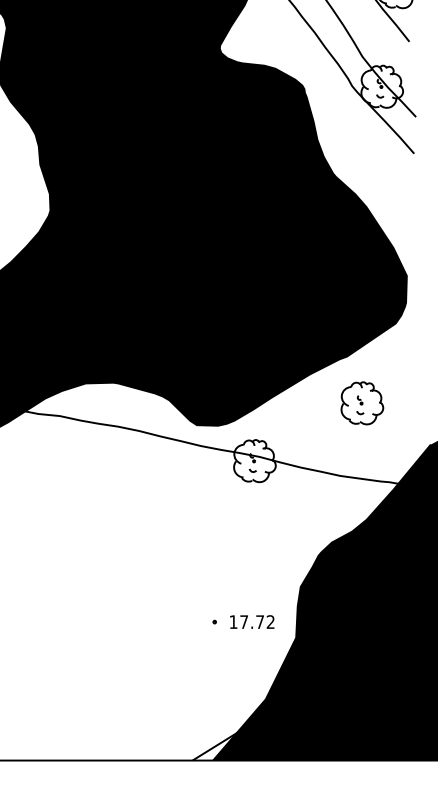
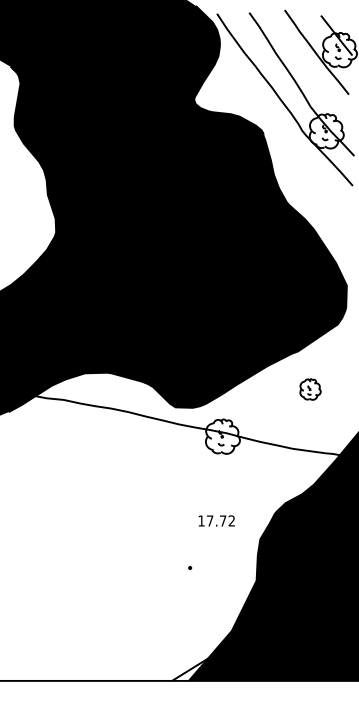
part: (362, 403) -> (310, 389), size x0.6
text: (251, 621) -> (216, 520), moved

